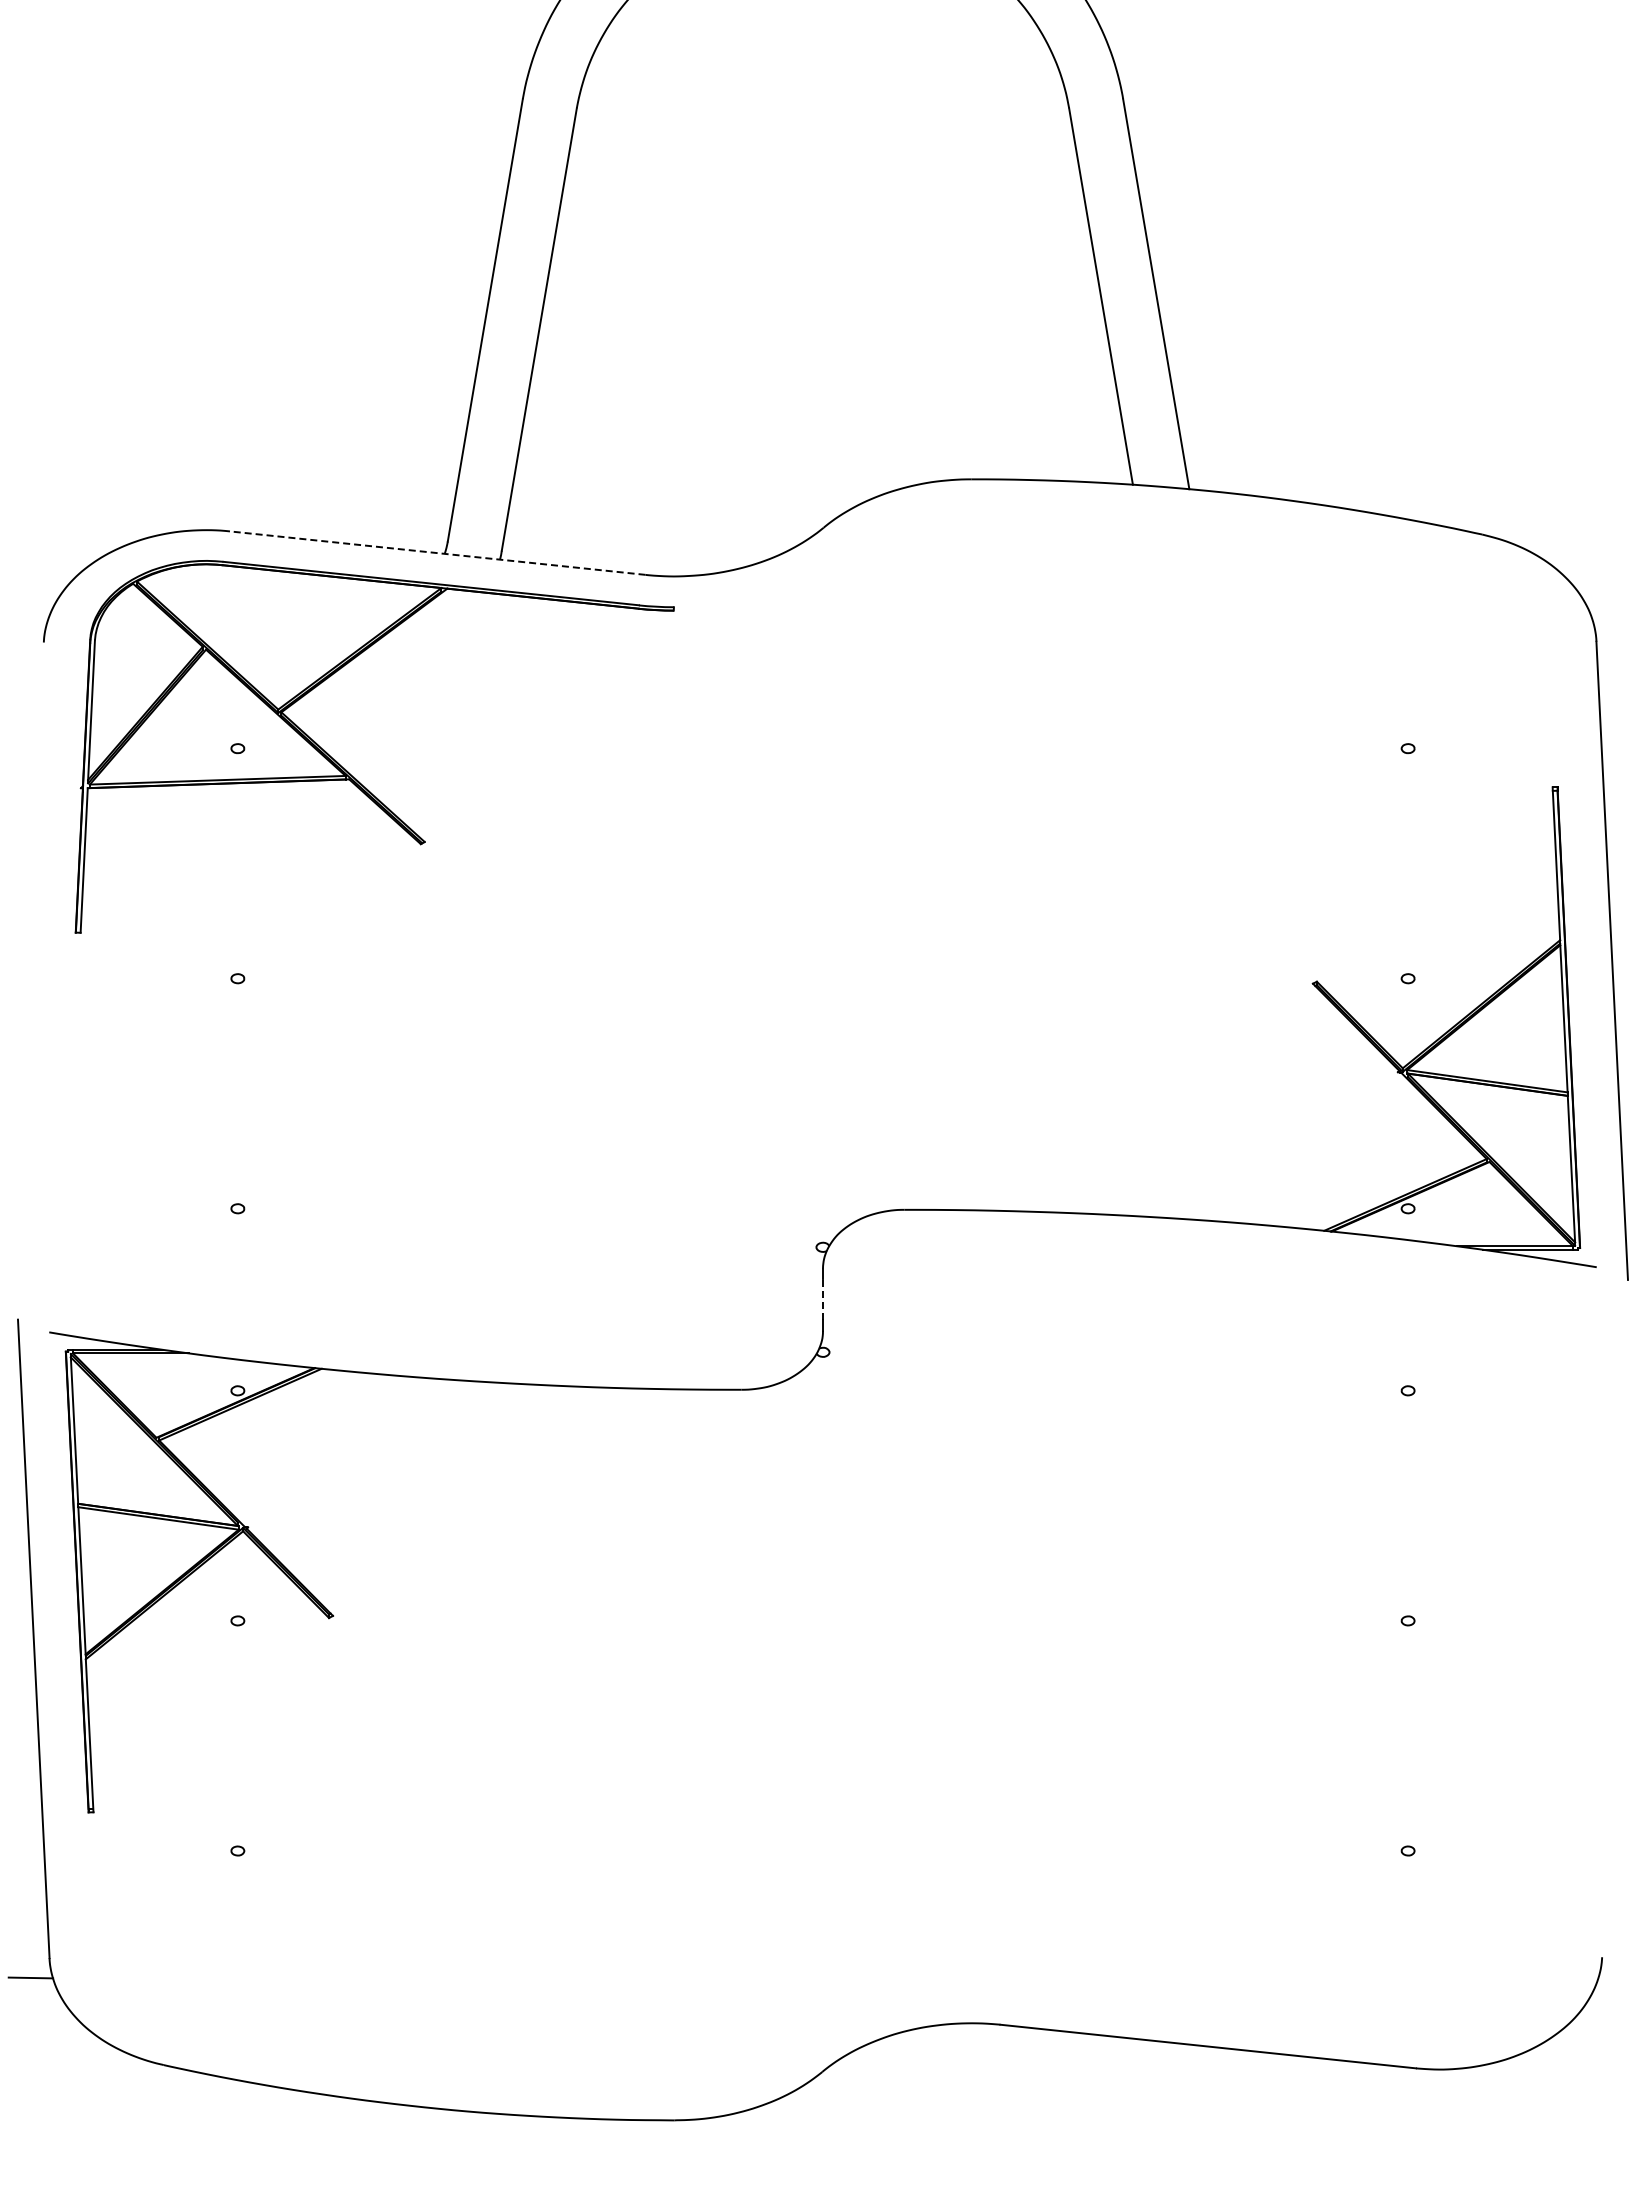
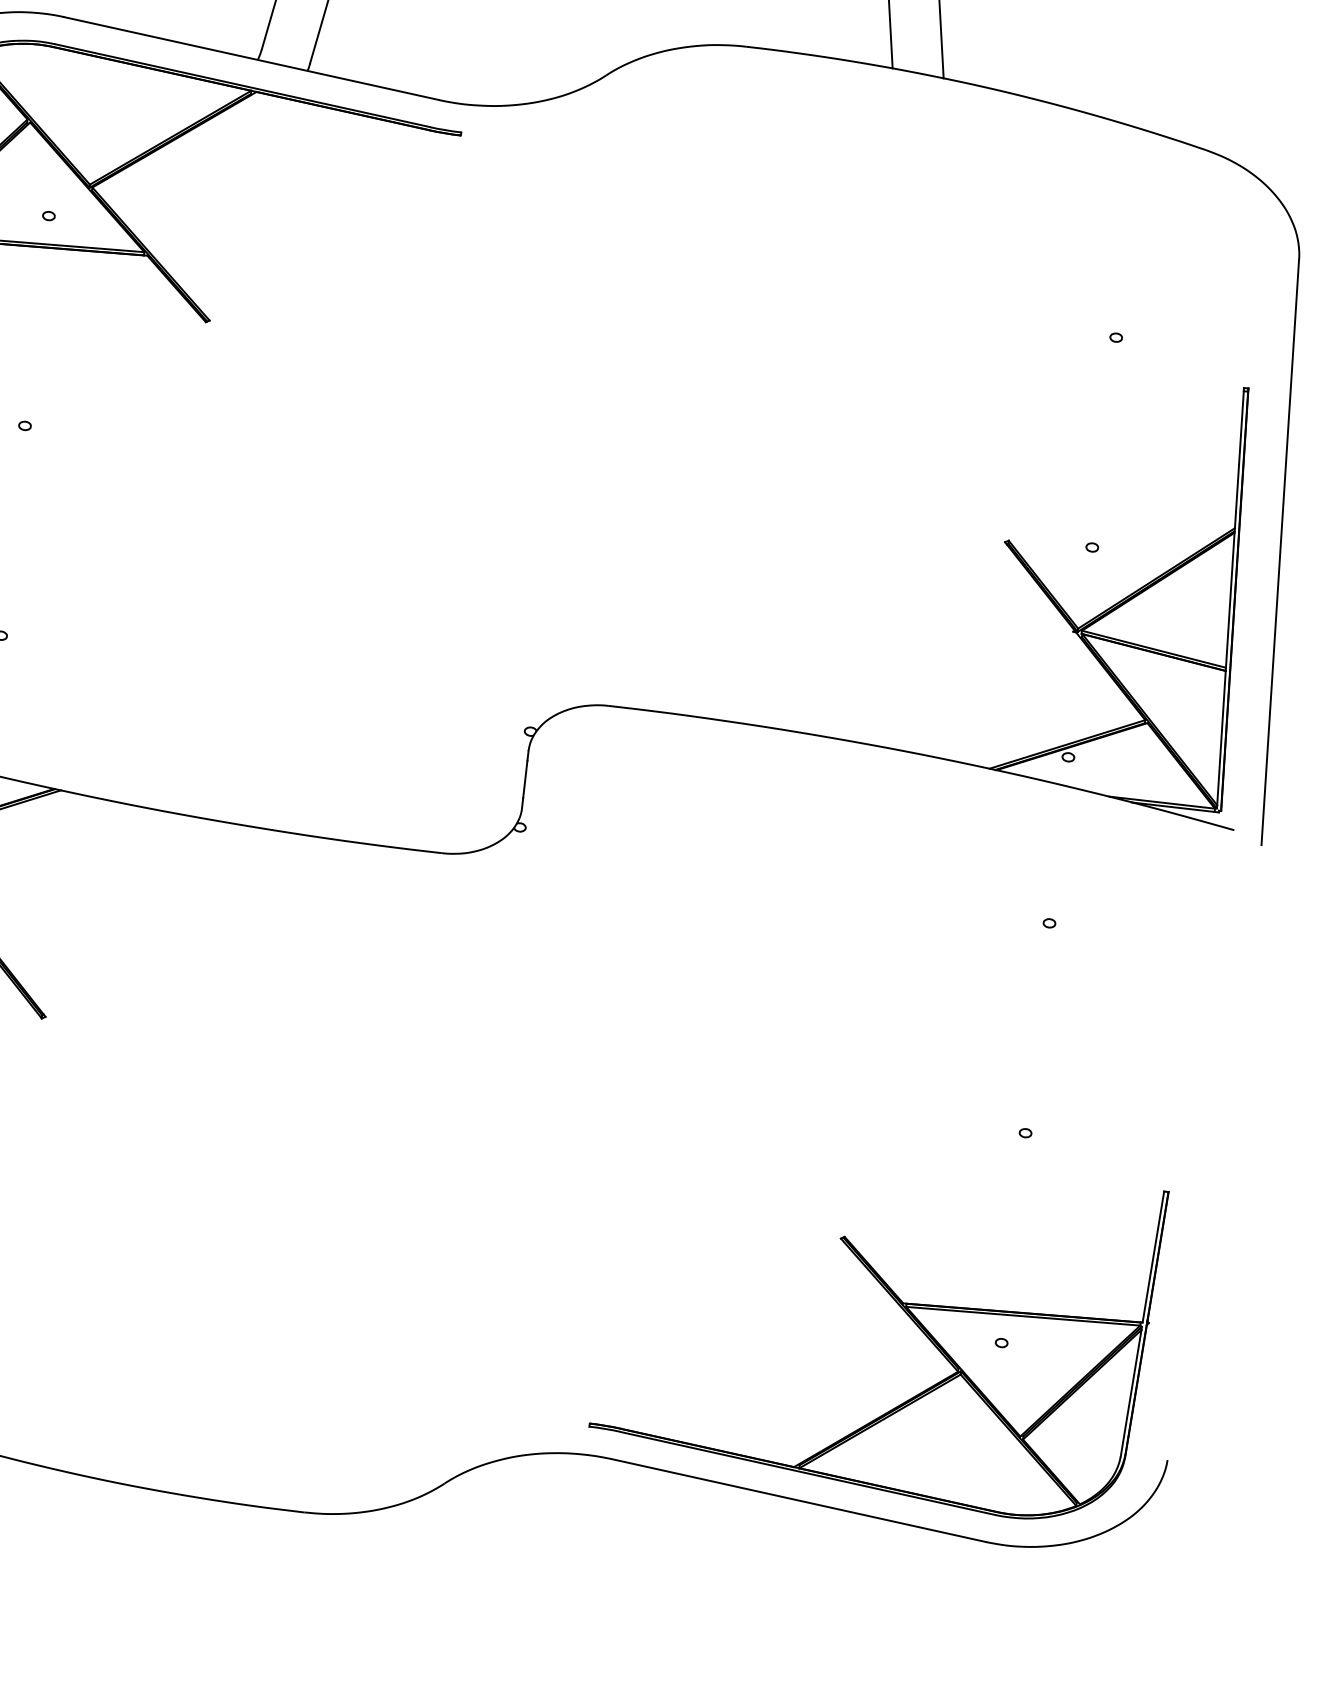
line: (437, 553) -> (251, 58), dashed -> solid
line: (822, 1299) -> (524, 779), dashed -> solid
part: (1296, 1827) -> (902, 1310), added

